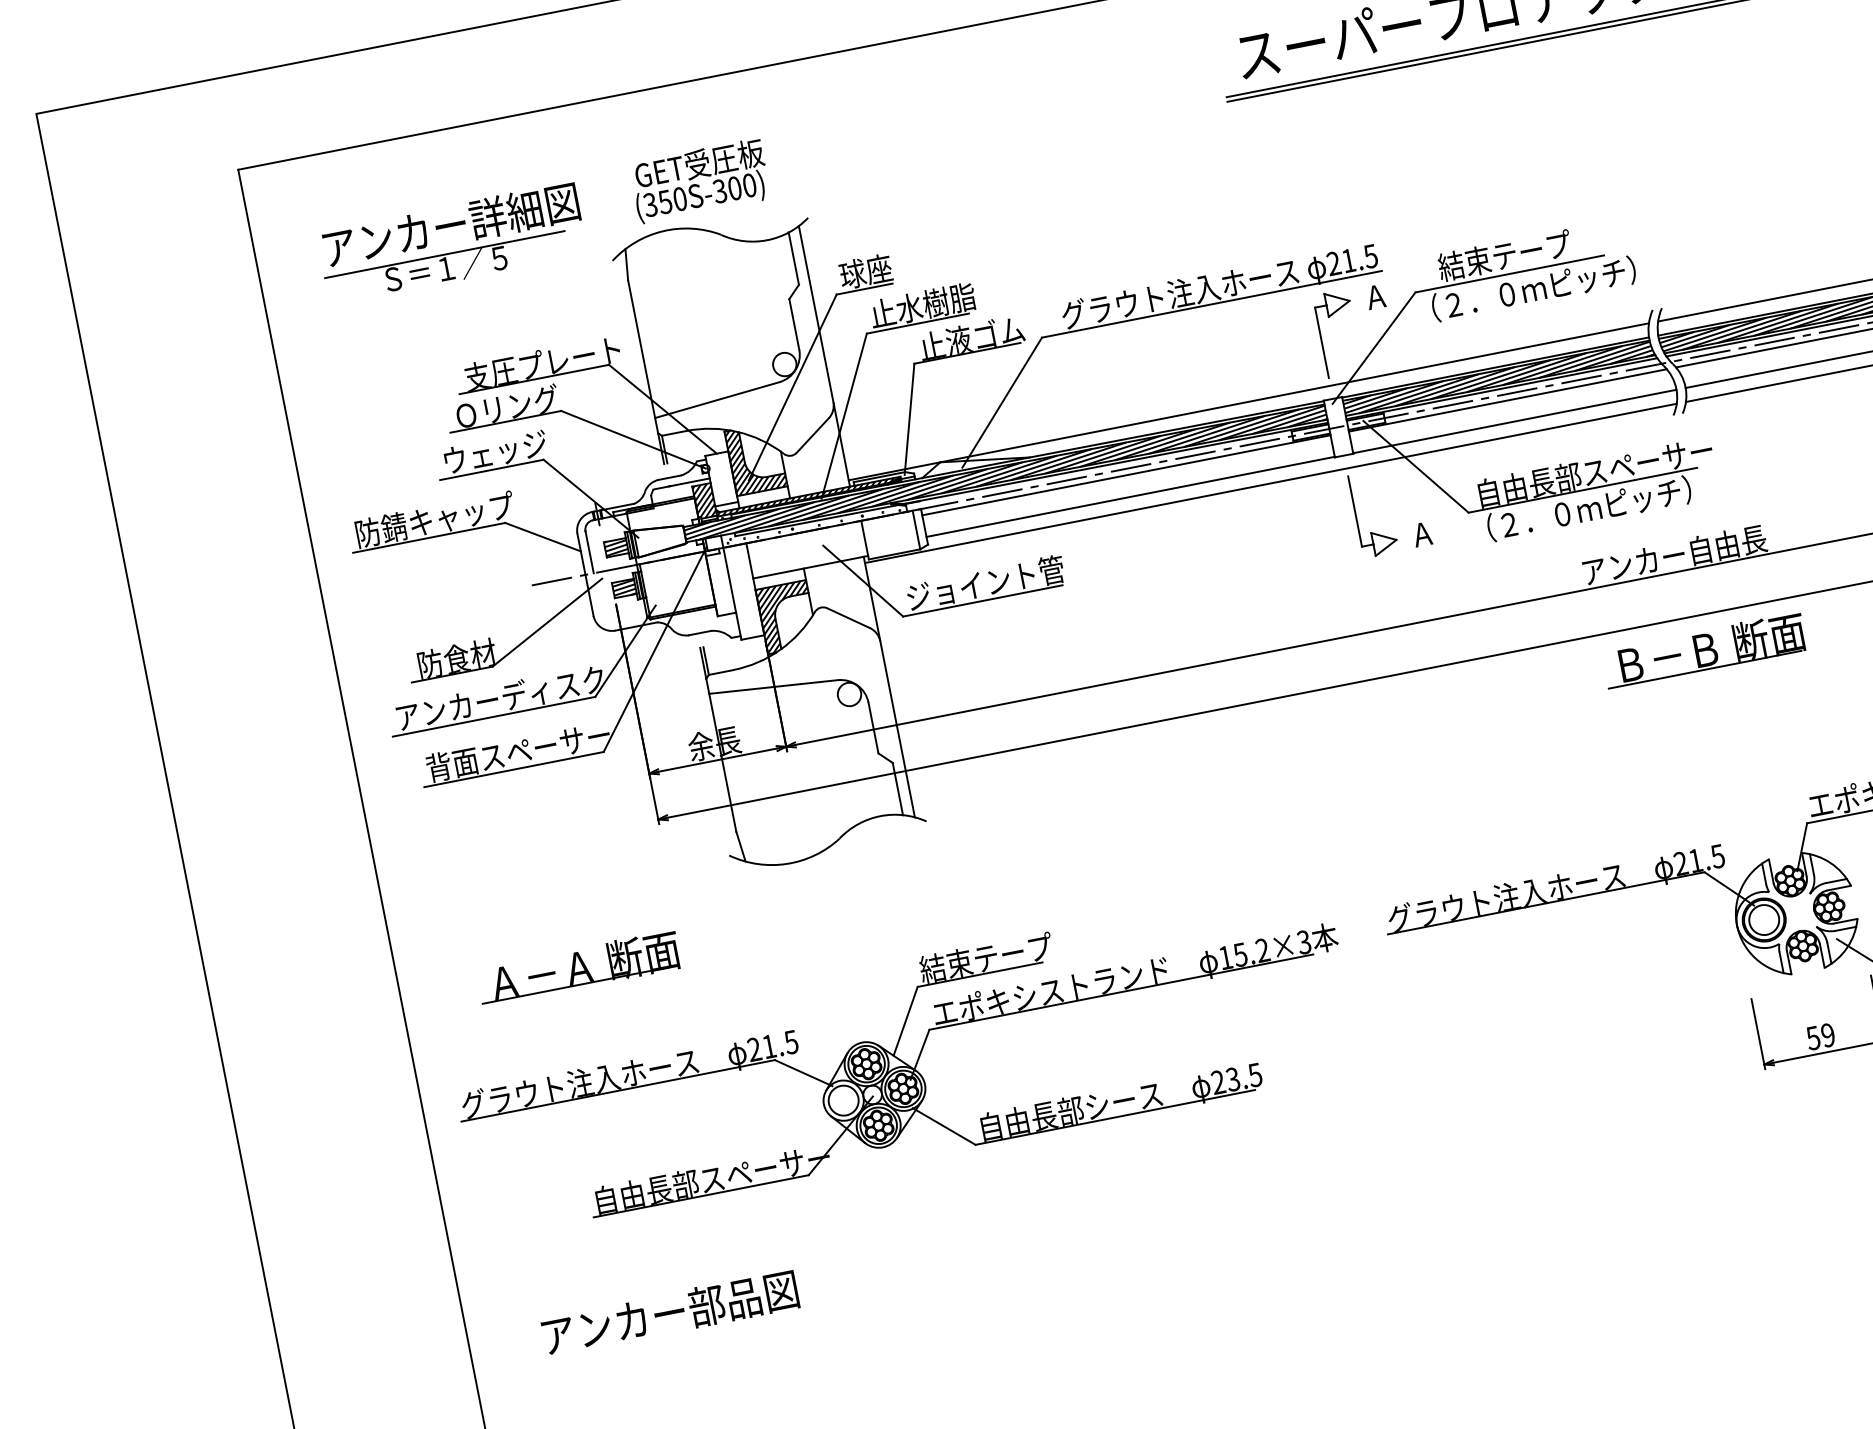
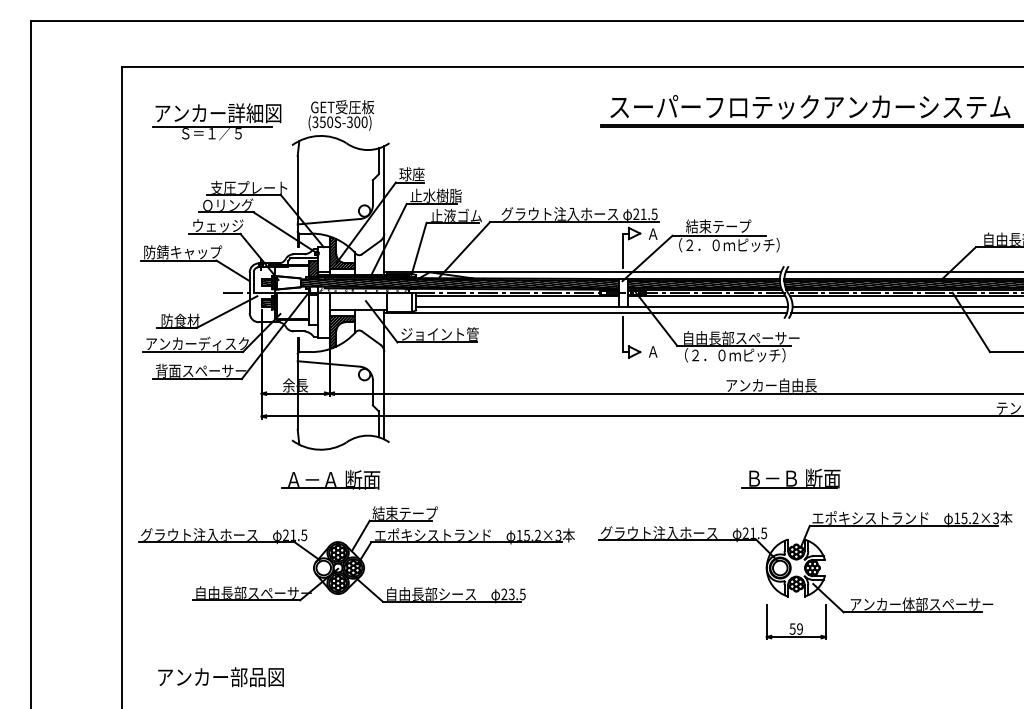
part: (1703, 650) -> (790, 478), moved
part: (578, 967) -> (330, 479), moved
text: (669, 1313) -> (220, 677), moved

